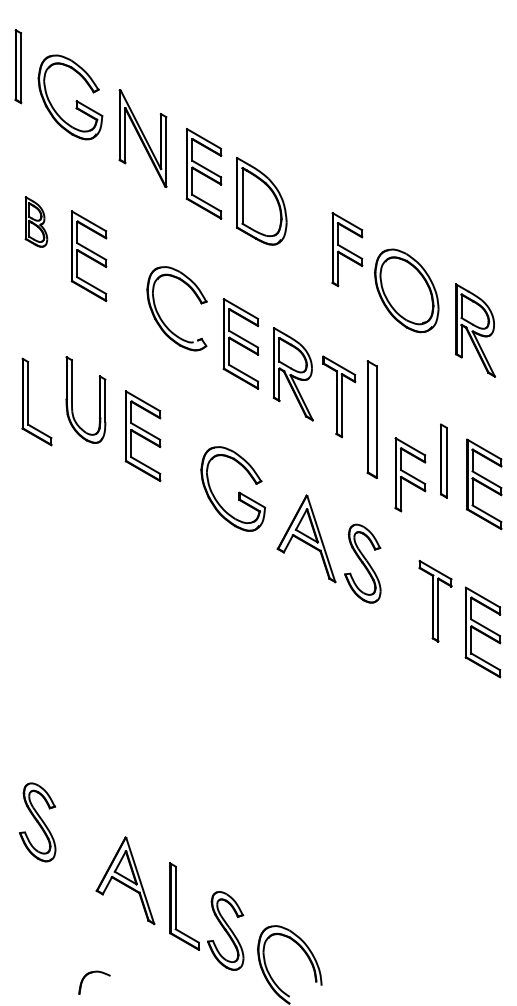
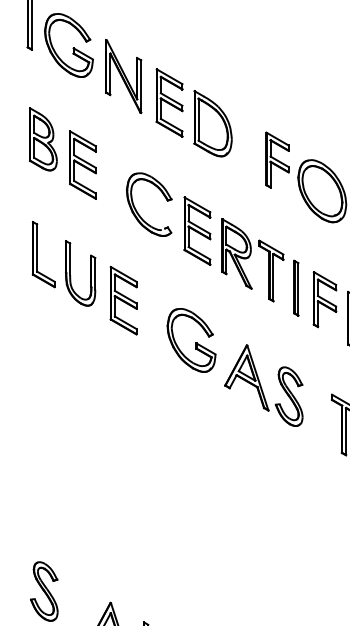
part: (36, 221) -> (43, 138), size x1.67
part: (28, 401) -> (37, 254), moved
part: (372, 419) -> (296, 288), size x0.62
part: (410, 474) -> (325, 299), moved

